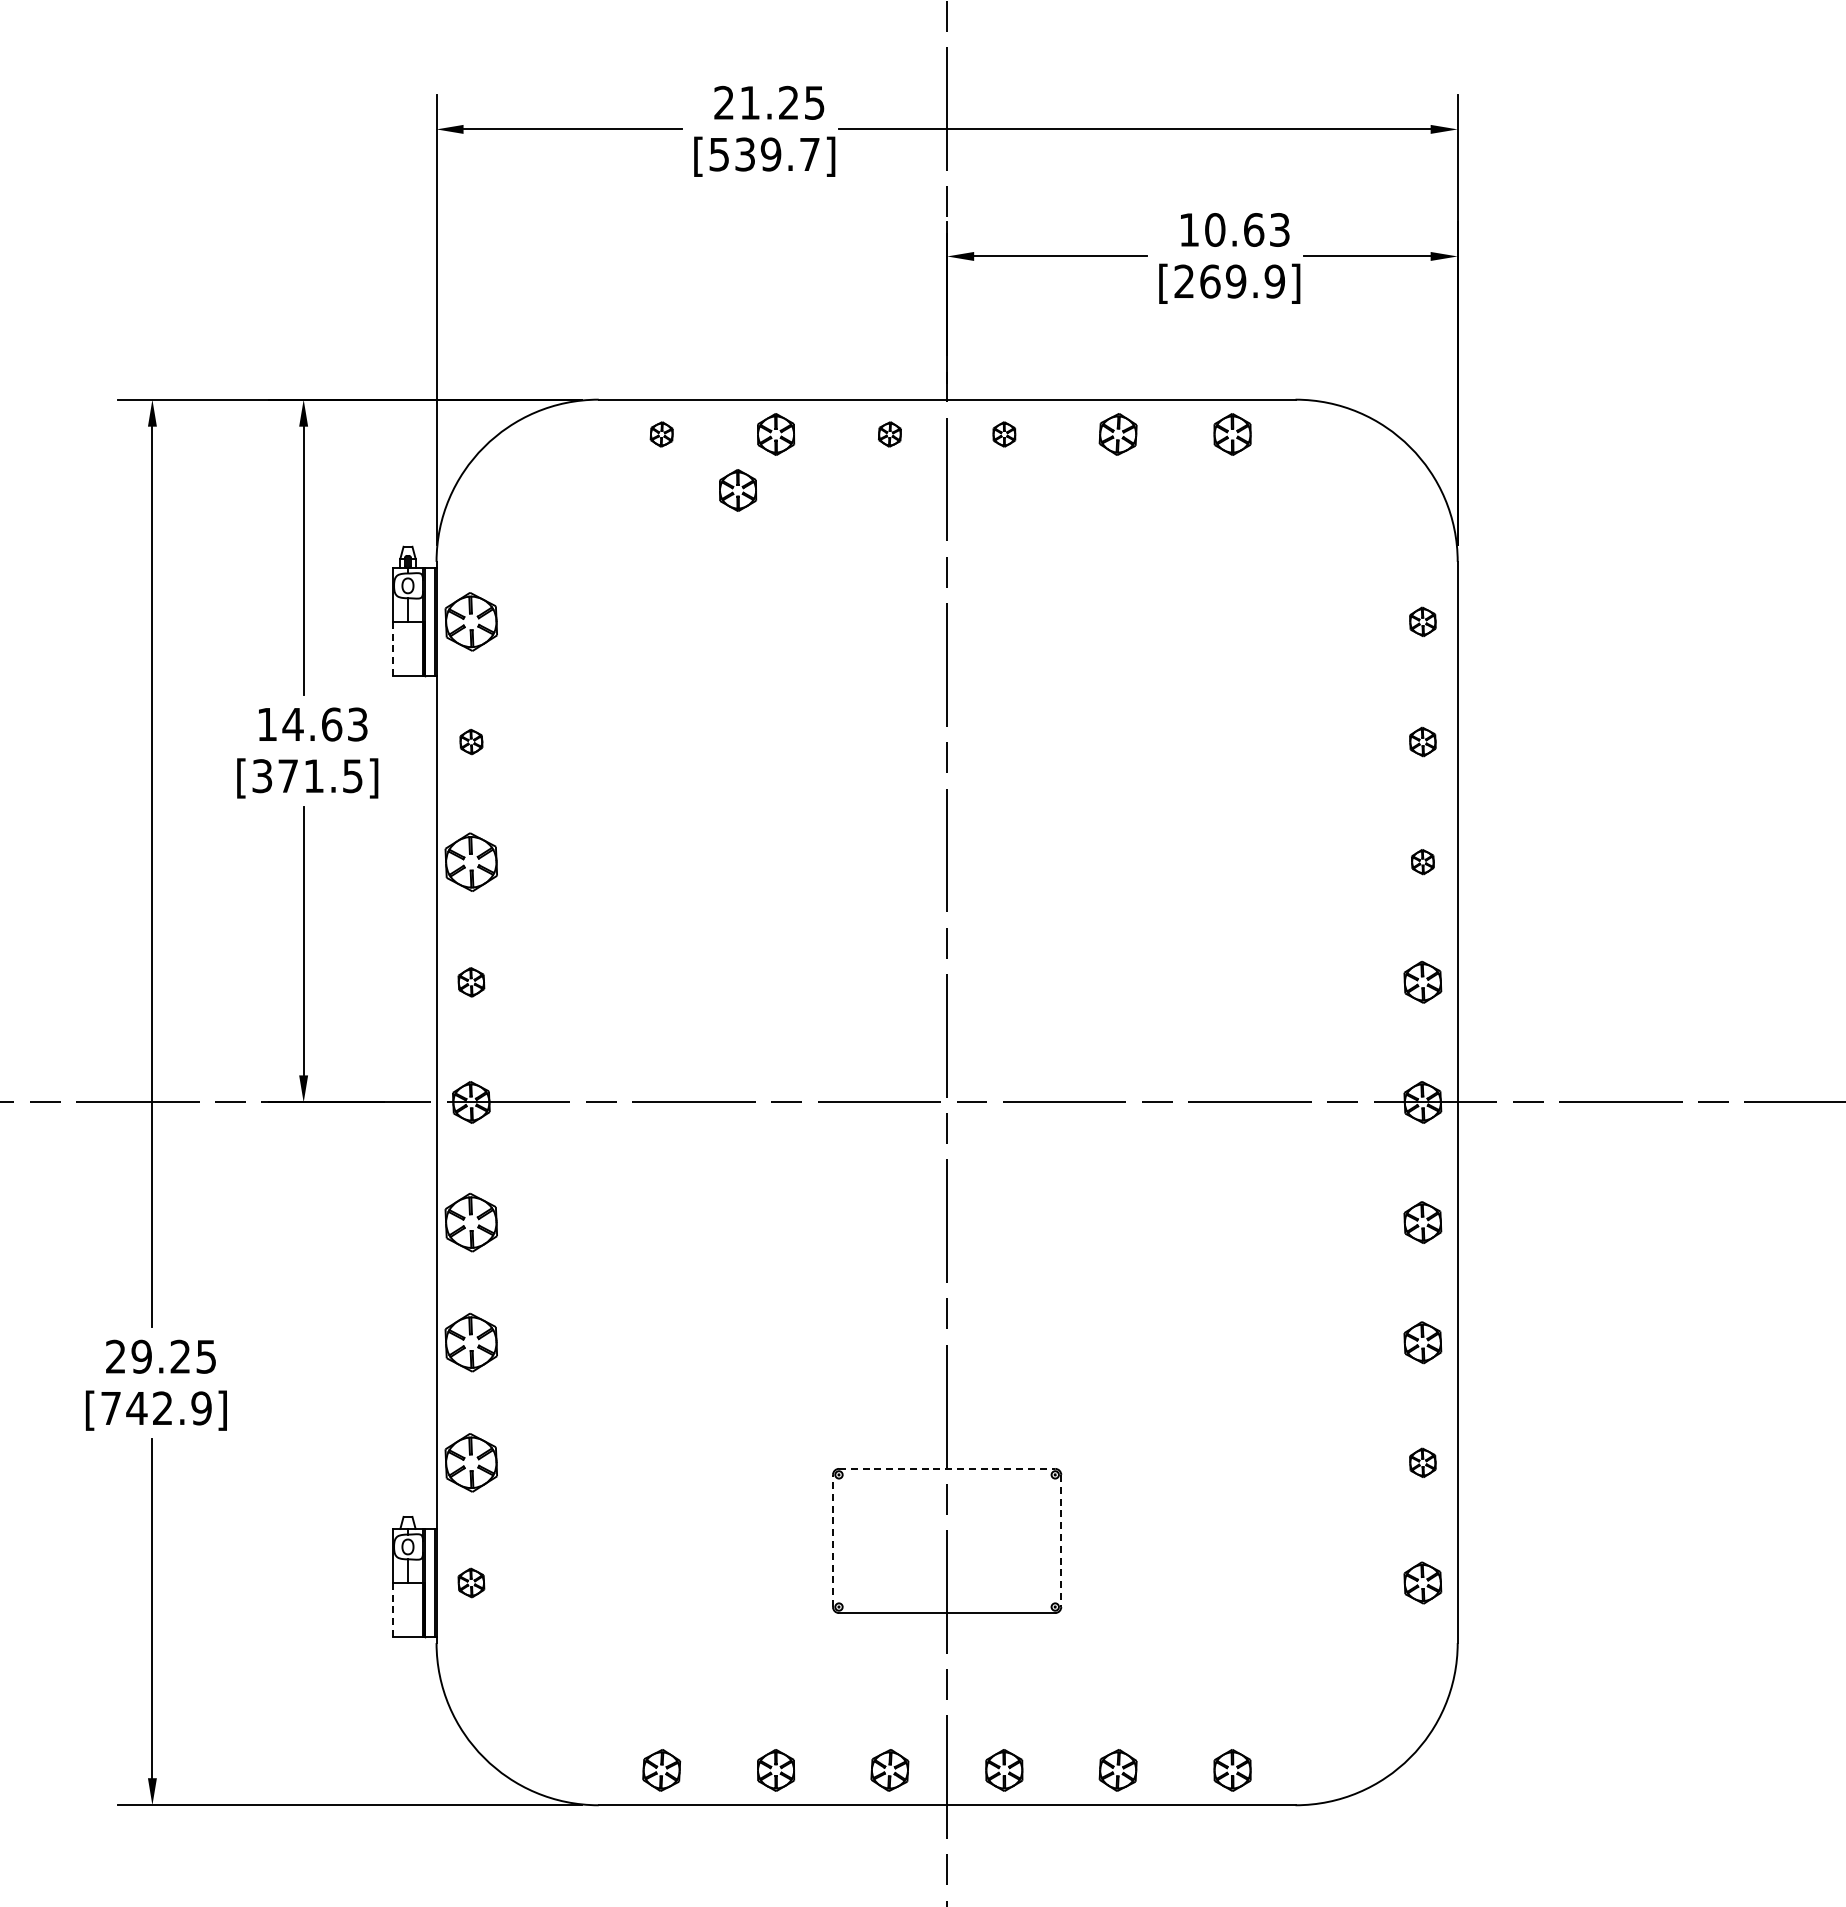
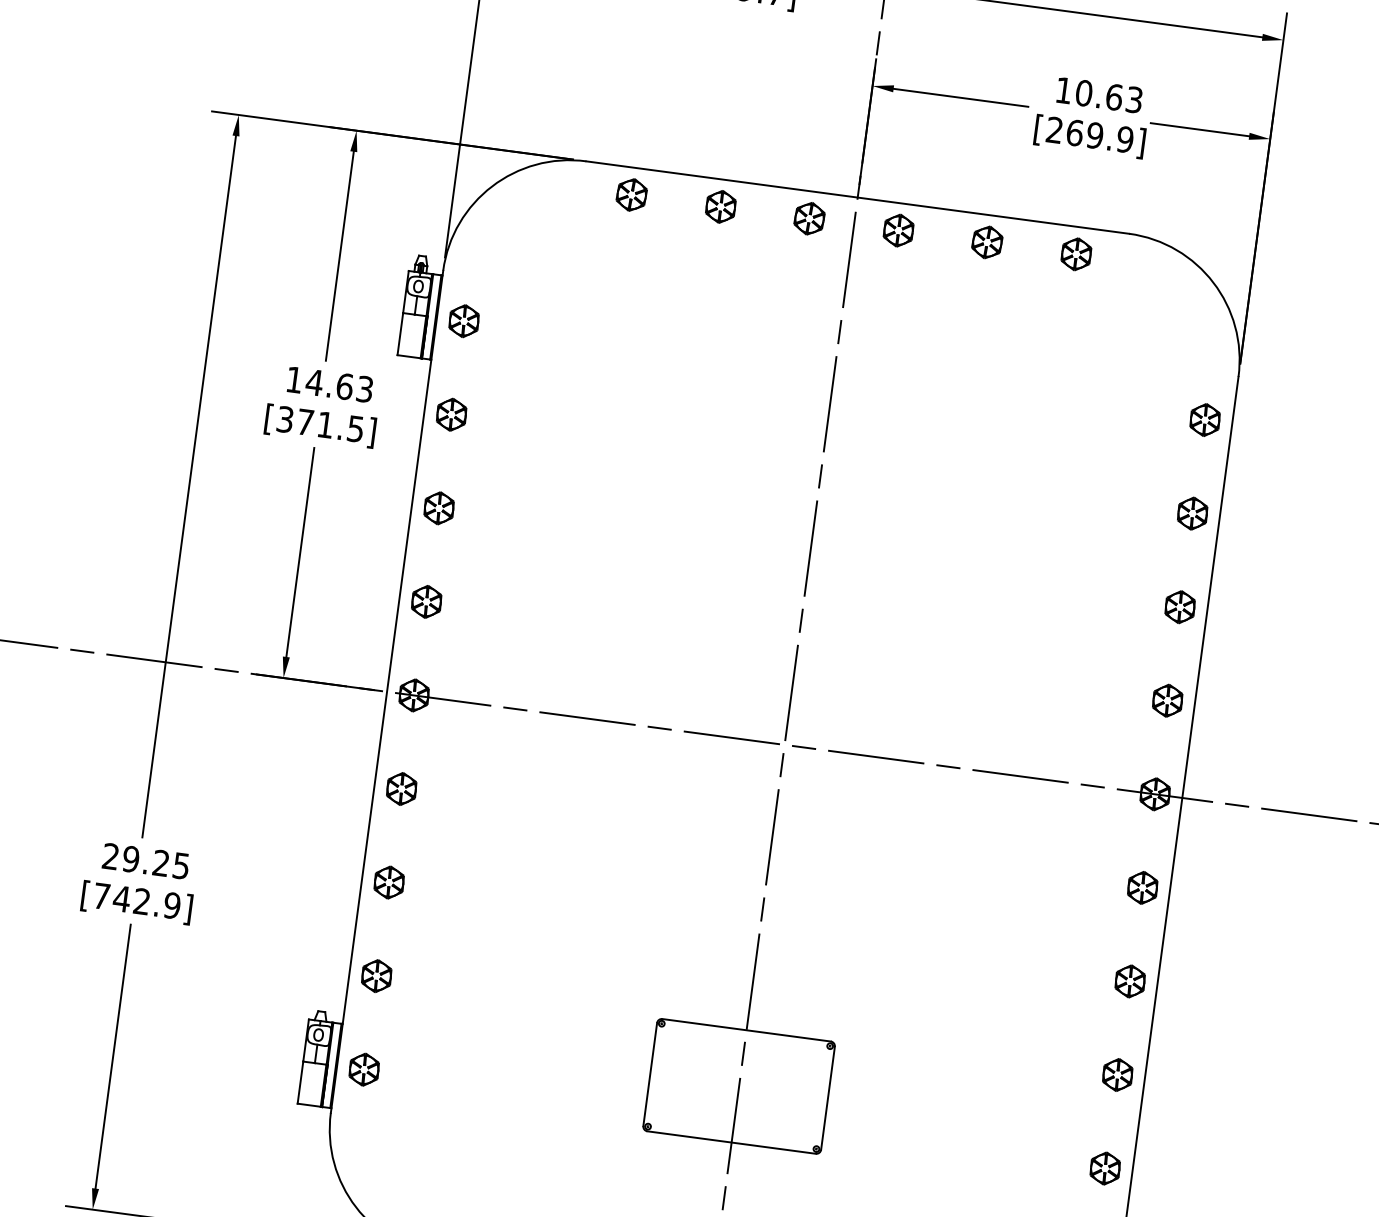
part: (661, 434) -> (631, 195), size x1.67
part: (889, 434) -> (809, 218), size x1.67
part: (1004, 434) -> (898, 230), size x1.67
part: (738, 490) -> (685, 246), removed
part: (471, 621) -> (464, 320), size x0.71
part: (1422, 621) -> (1204, 419), size x1.43
line: (393, 648) -> (400, 333), dashed -> solid
part: (471, 741) -> (451, 414), size x1.67
part: (1422, 741) -> (1192, 513), size x1.43
part: (471, 861) -> (439, 507), size x0.71
part: (1422, 861) -> (1179, 606), size x1.67
part: (471, 982) -> (426, 602), size x1.43
part: (471, 1222) -> (401, 788), size x0.71
part: (471, 1342) -> (389, 882), size x0.71
part: (471, 1462) -> (376, 975), size x0.71
part: (1422, 1462) -> (1117, 1074), size x1.43
line: (947, 1468) -> (746, 1030), dashed -> solid
line: (833, 1540) -> (650, 1074), dashed -> solid
line: (1061, 1541) -> (828, 1098), dashed -> solid
part: (471, 1582) -> (364, 1069), size x1.43
line: (393, 1609) -> (300, 1082), dashed -> solid

